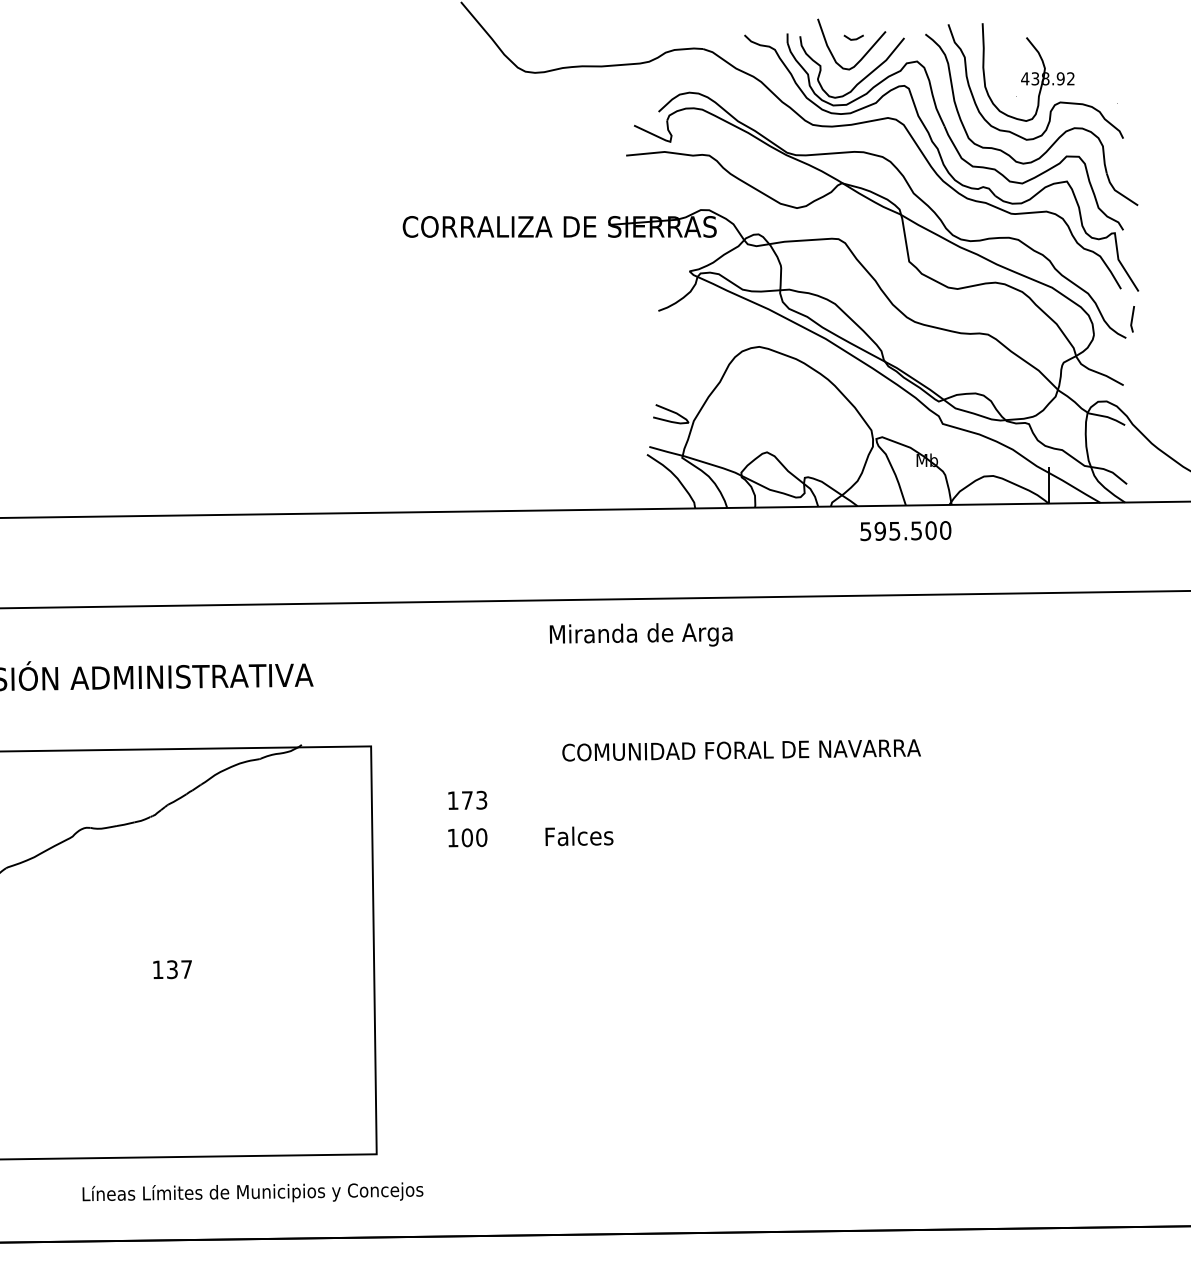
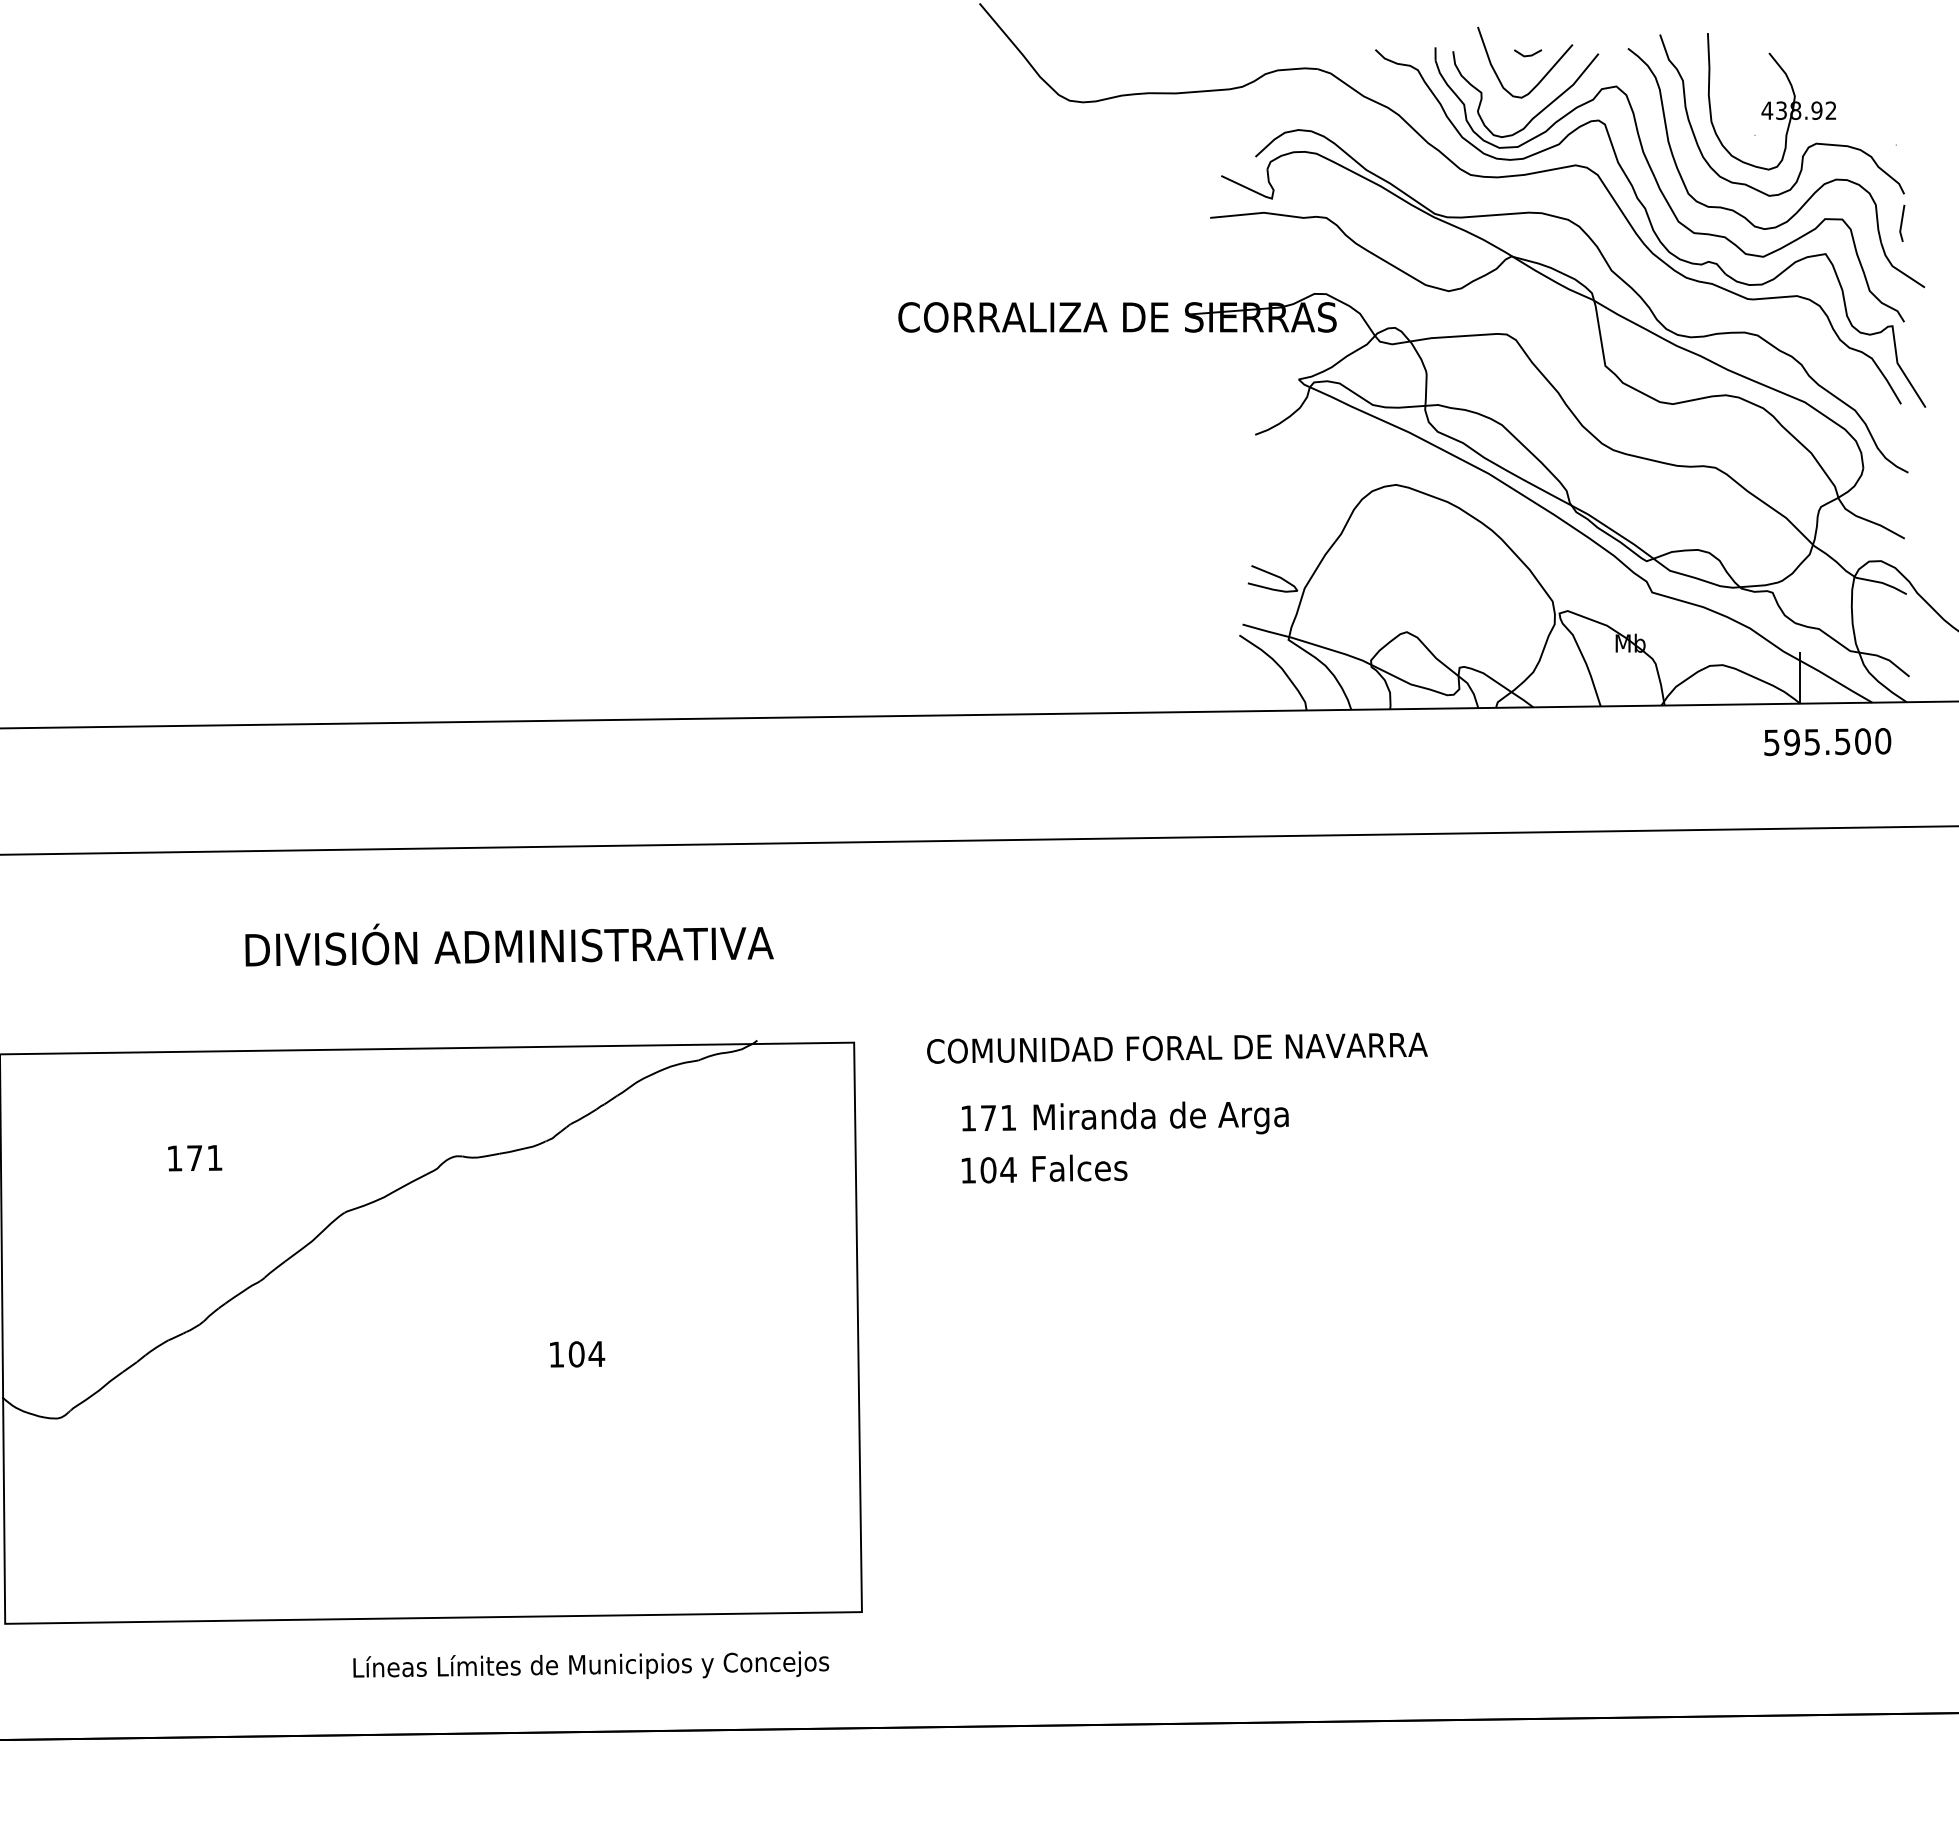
line: (1132, 318) -> (1902, 222), moved
text: (905, 531) -> (1827, 742), moved
text: (640, 634) -> (1160, 1117), moved
text: (741, 749) -> (1177, 1047), moved
text: (481, 800) -> (1008, 1117), 173 -> 171
text: (579, 835) -> (1079, 1167), moved
text: (481, 837) -> (1008, 1169), 100 -> 104
text: (179, 969) -> (586, 1354), 137 -> 104
text: (253, 1191) -> (591, 1664), moved

